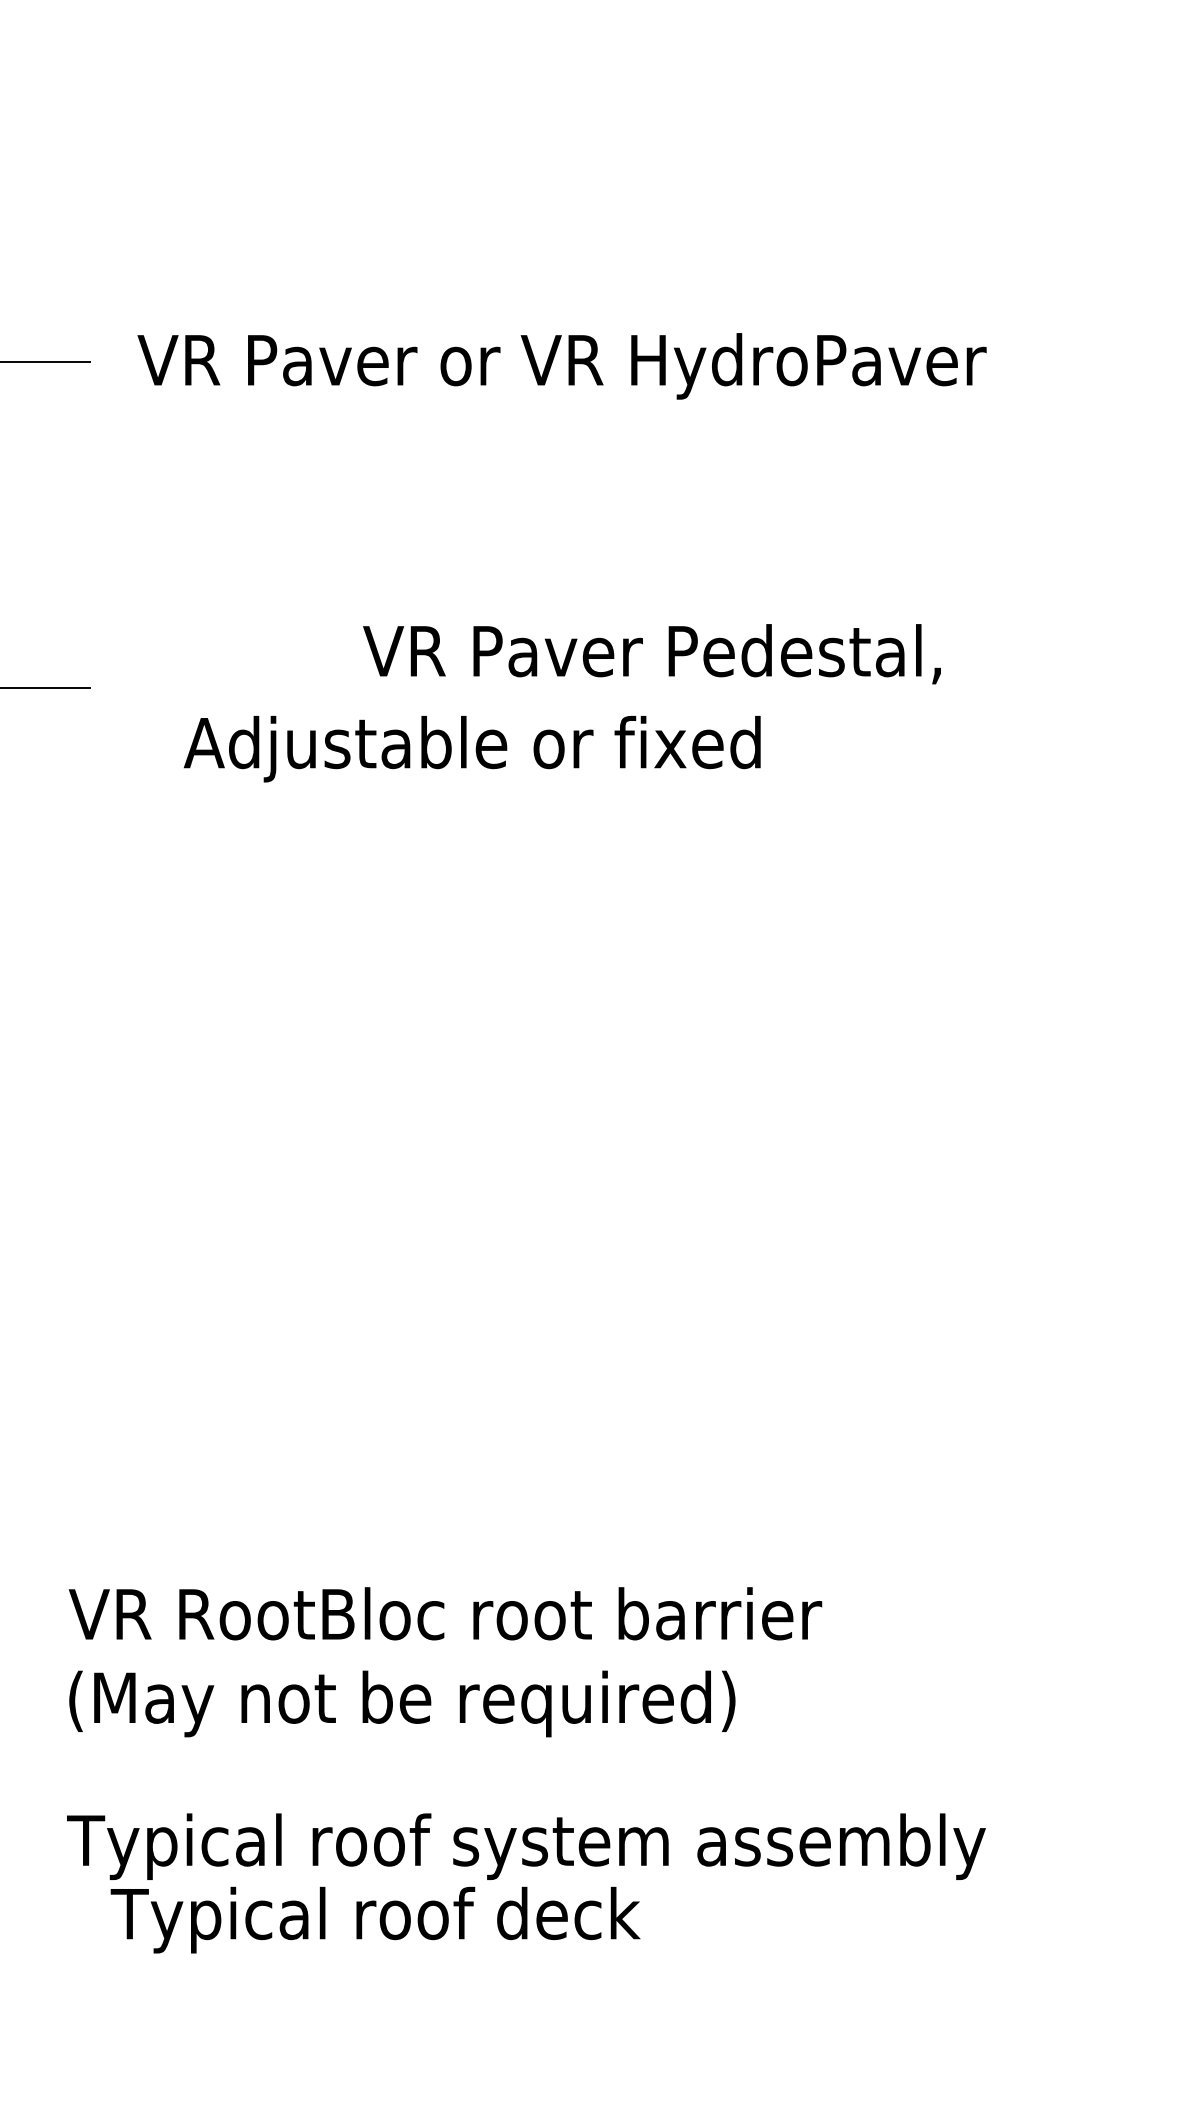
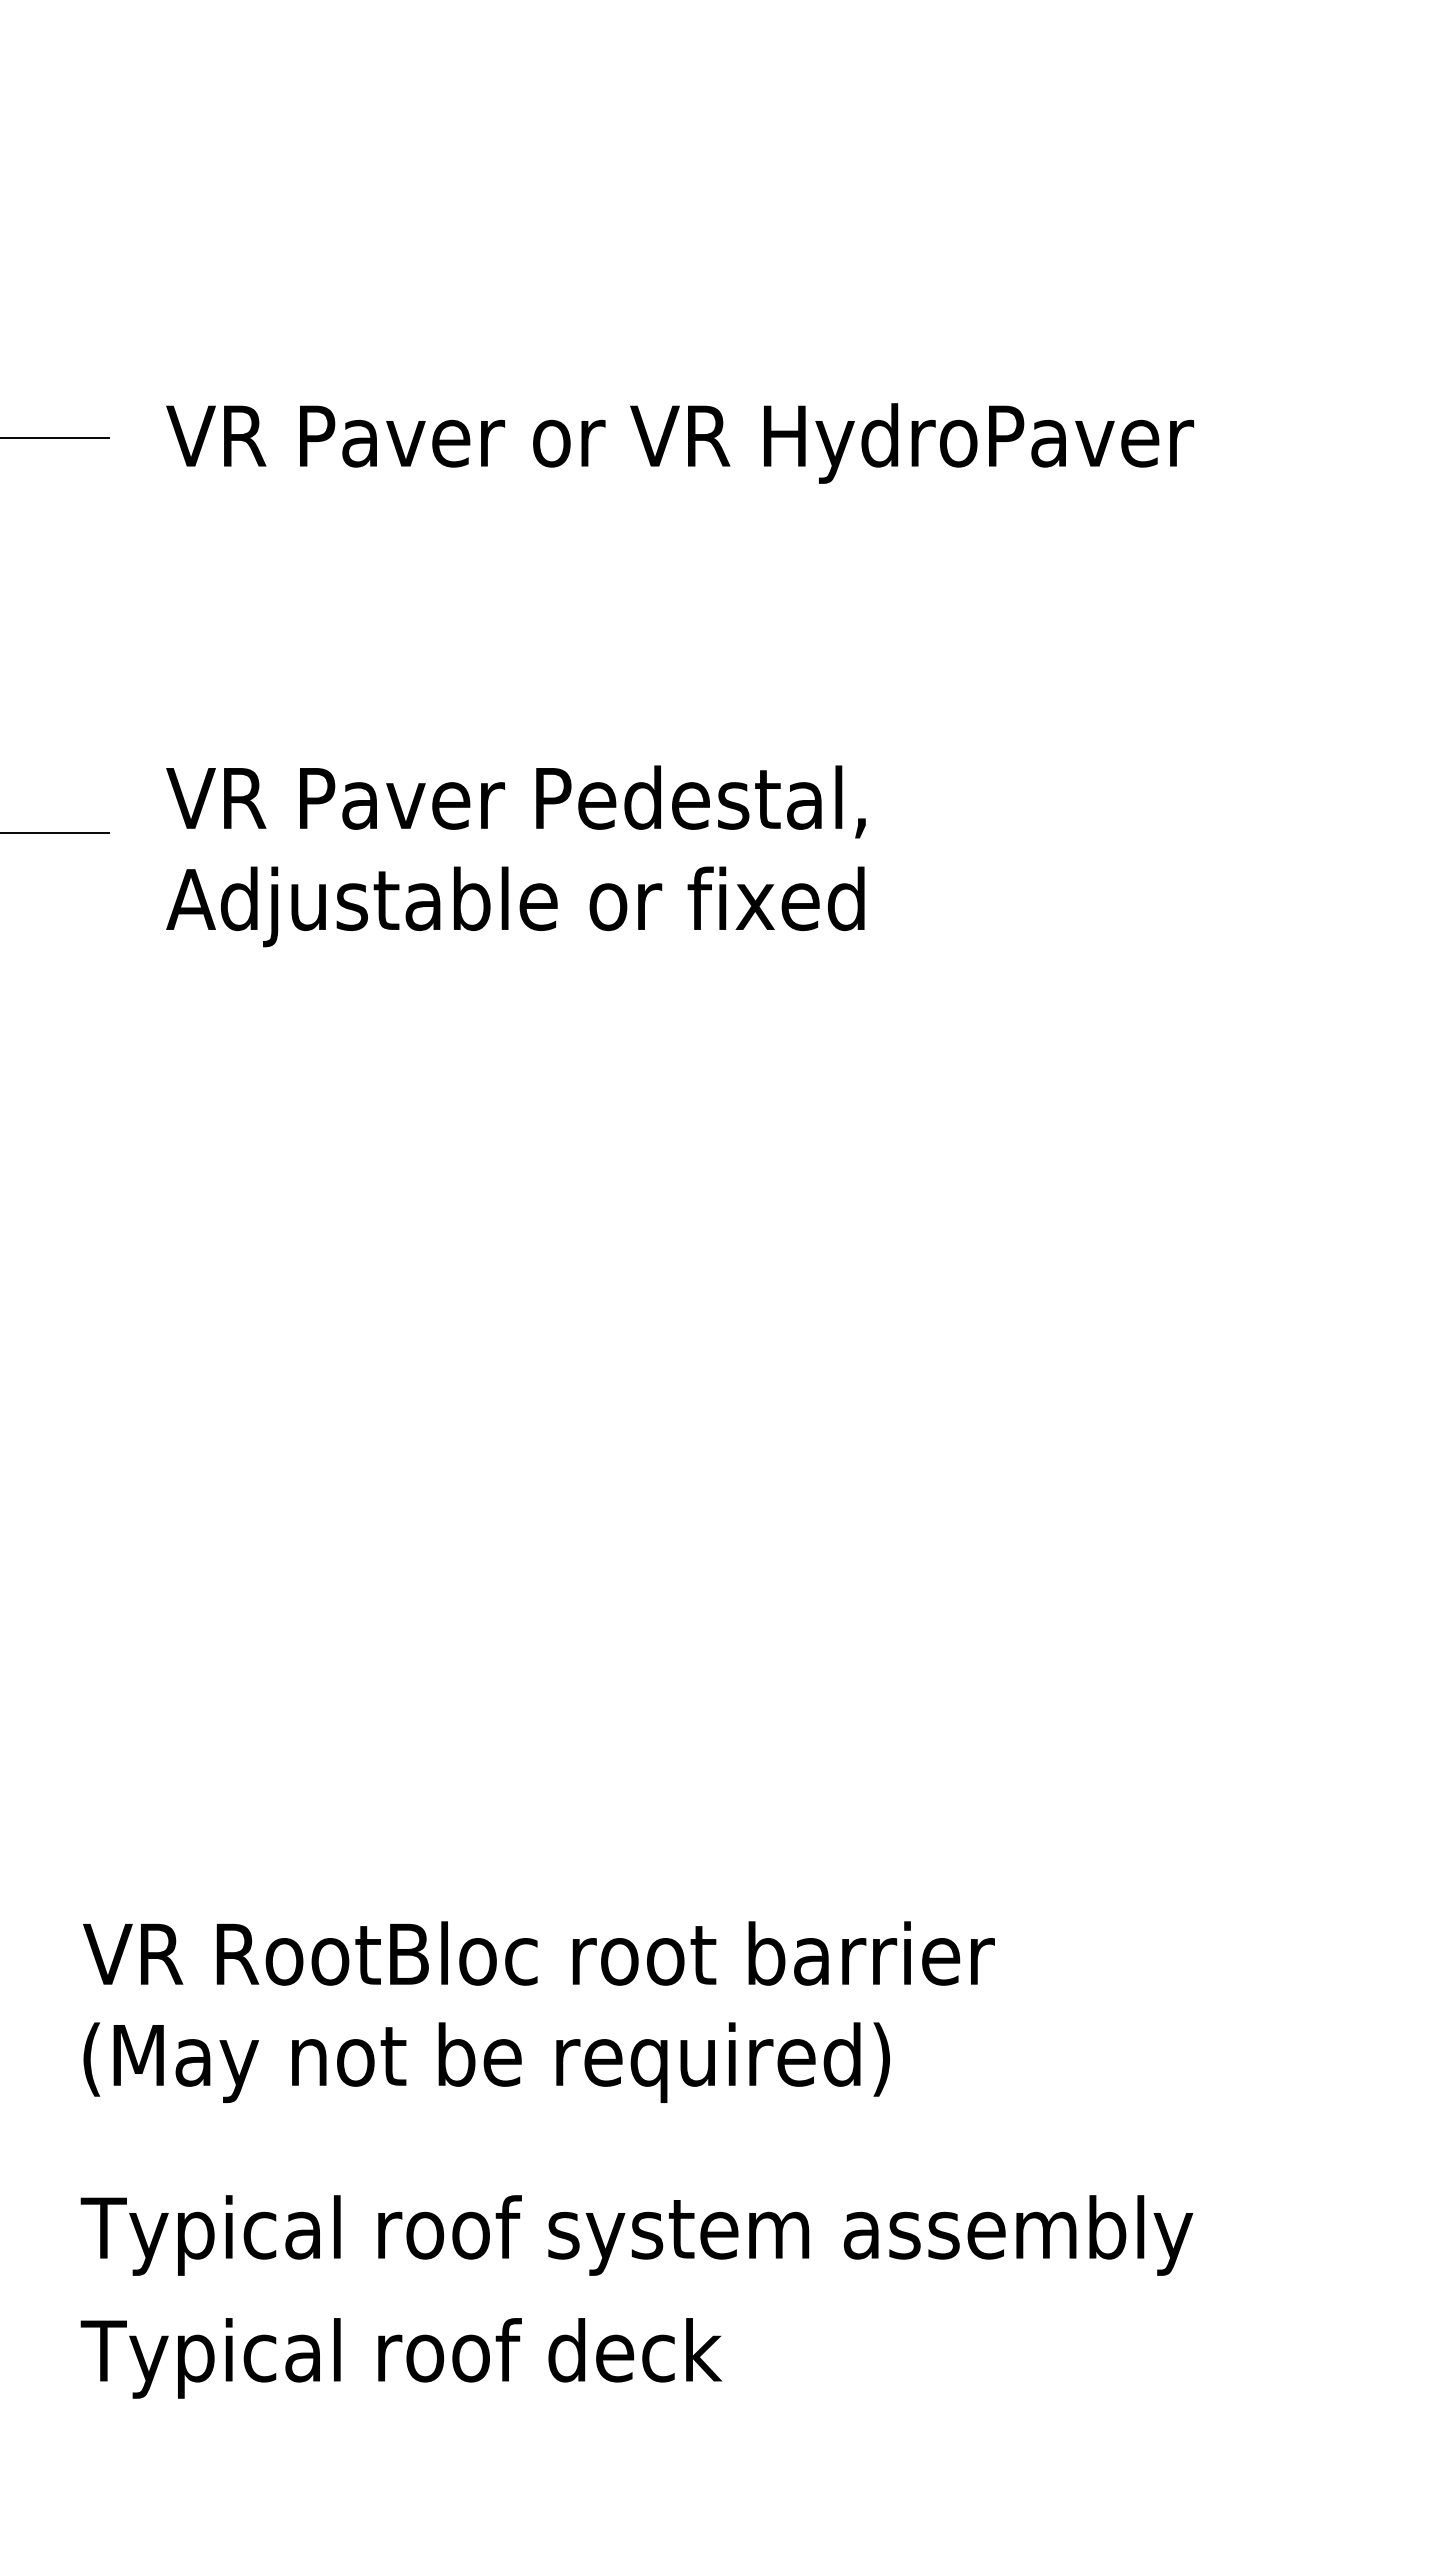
text: (651, 653) -> (515, 801), moved
text: (472, 748) -> (515, 906), moved
text: (375, 1920) -> (401, 2358), moved

